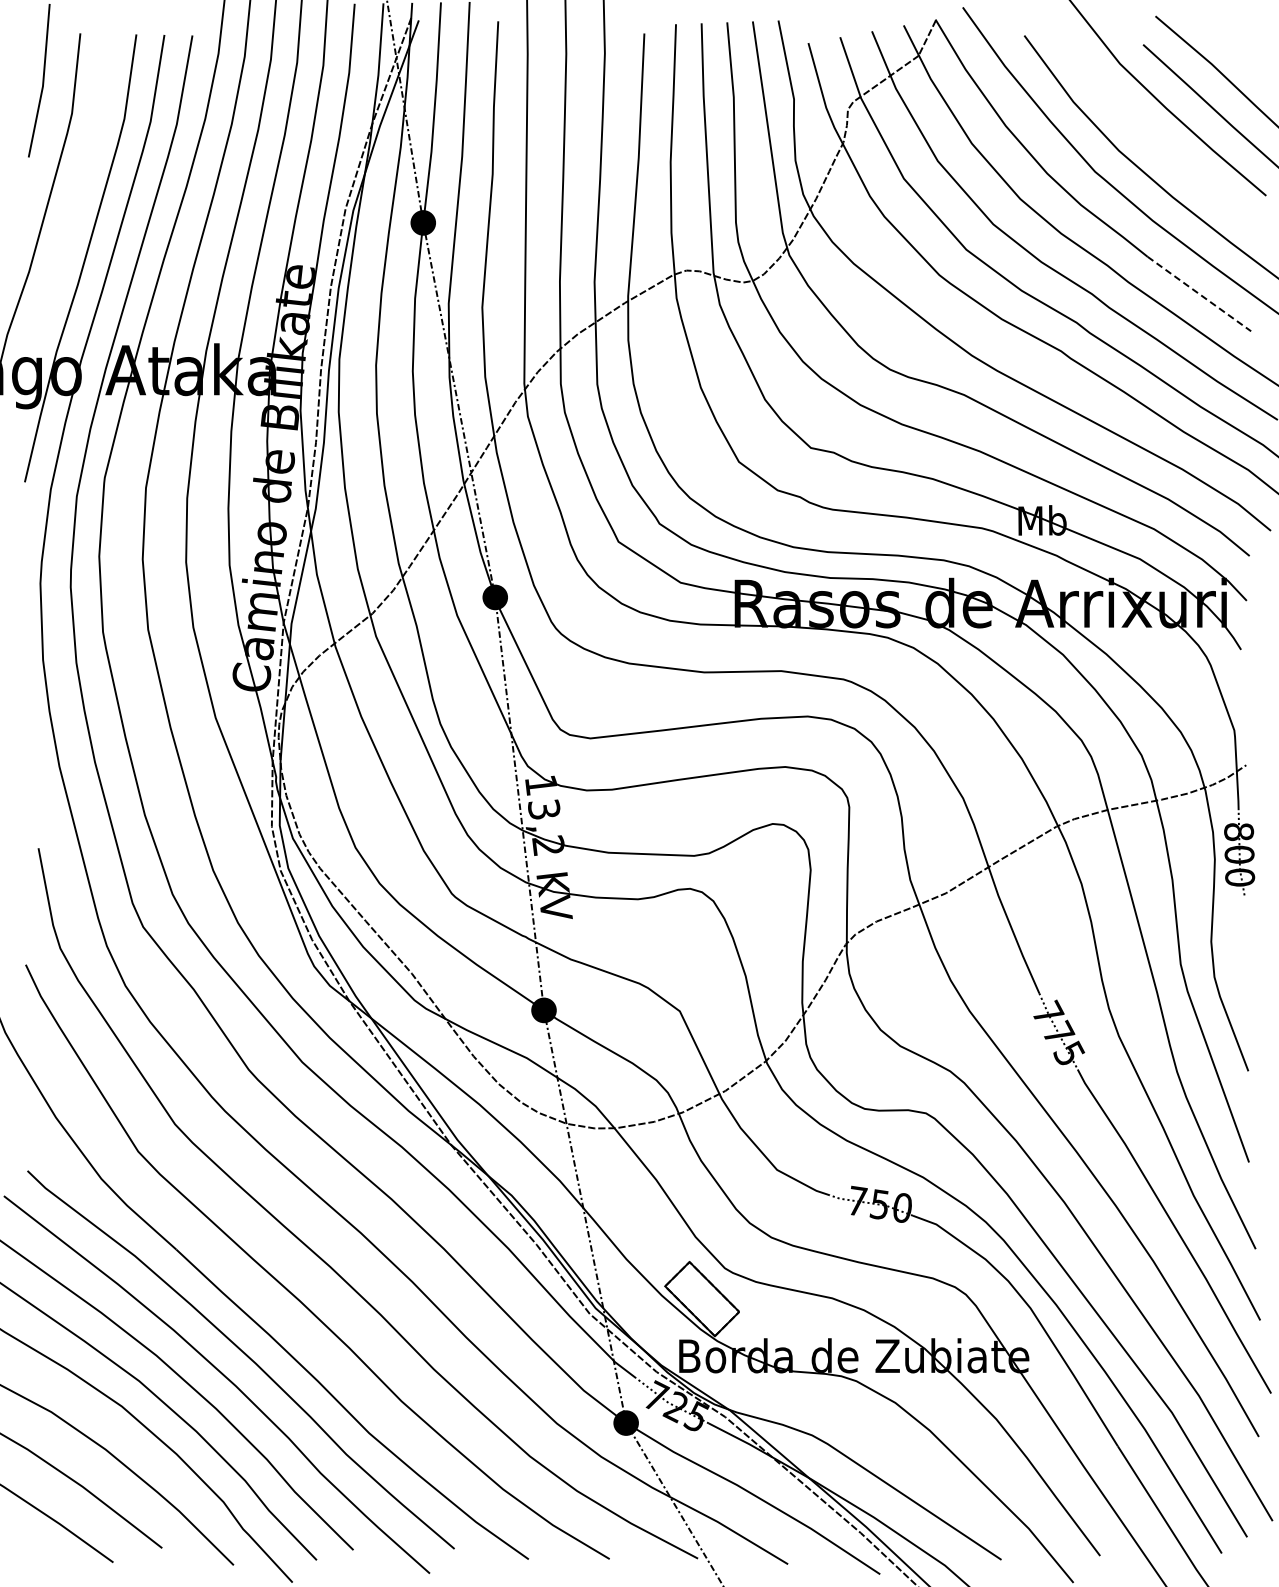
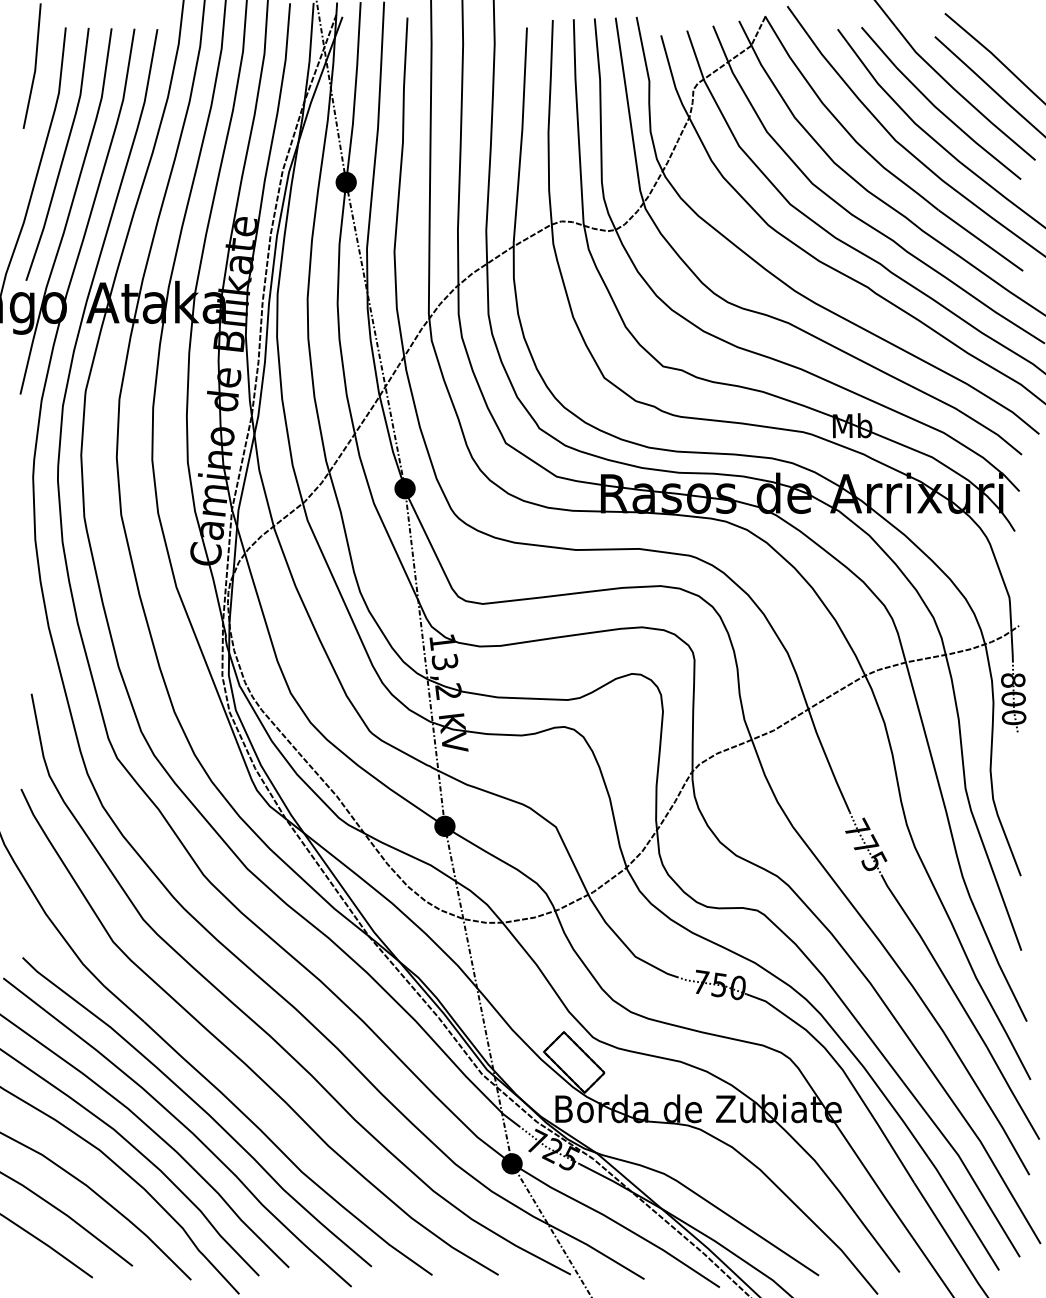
line: (1145, 130) -> (936, 106), added
curve: (76, 191) -> (62, 156), added
line: (1199, 294) -> (980, 240), dashed -> solid

